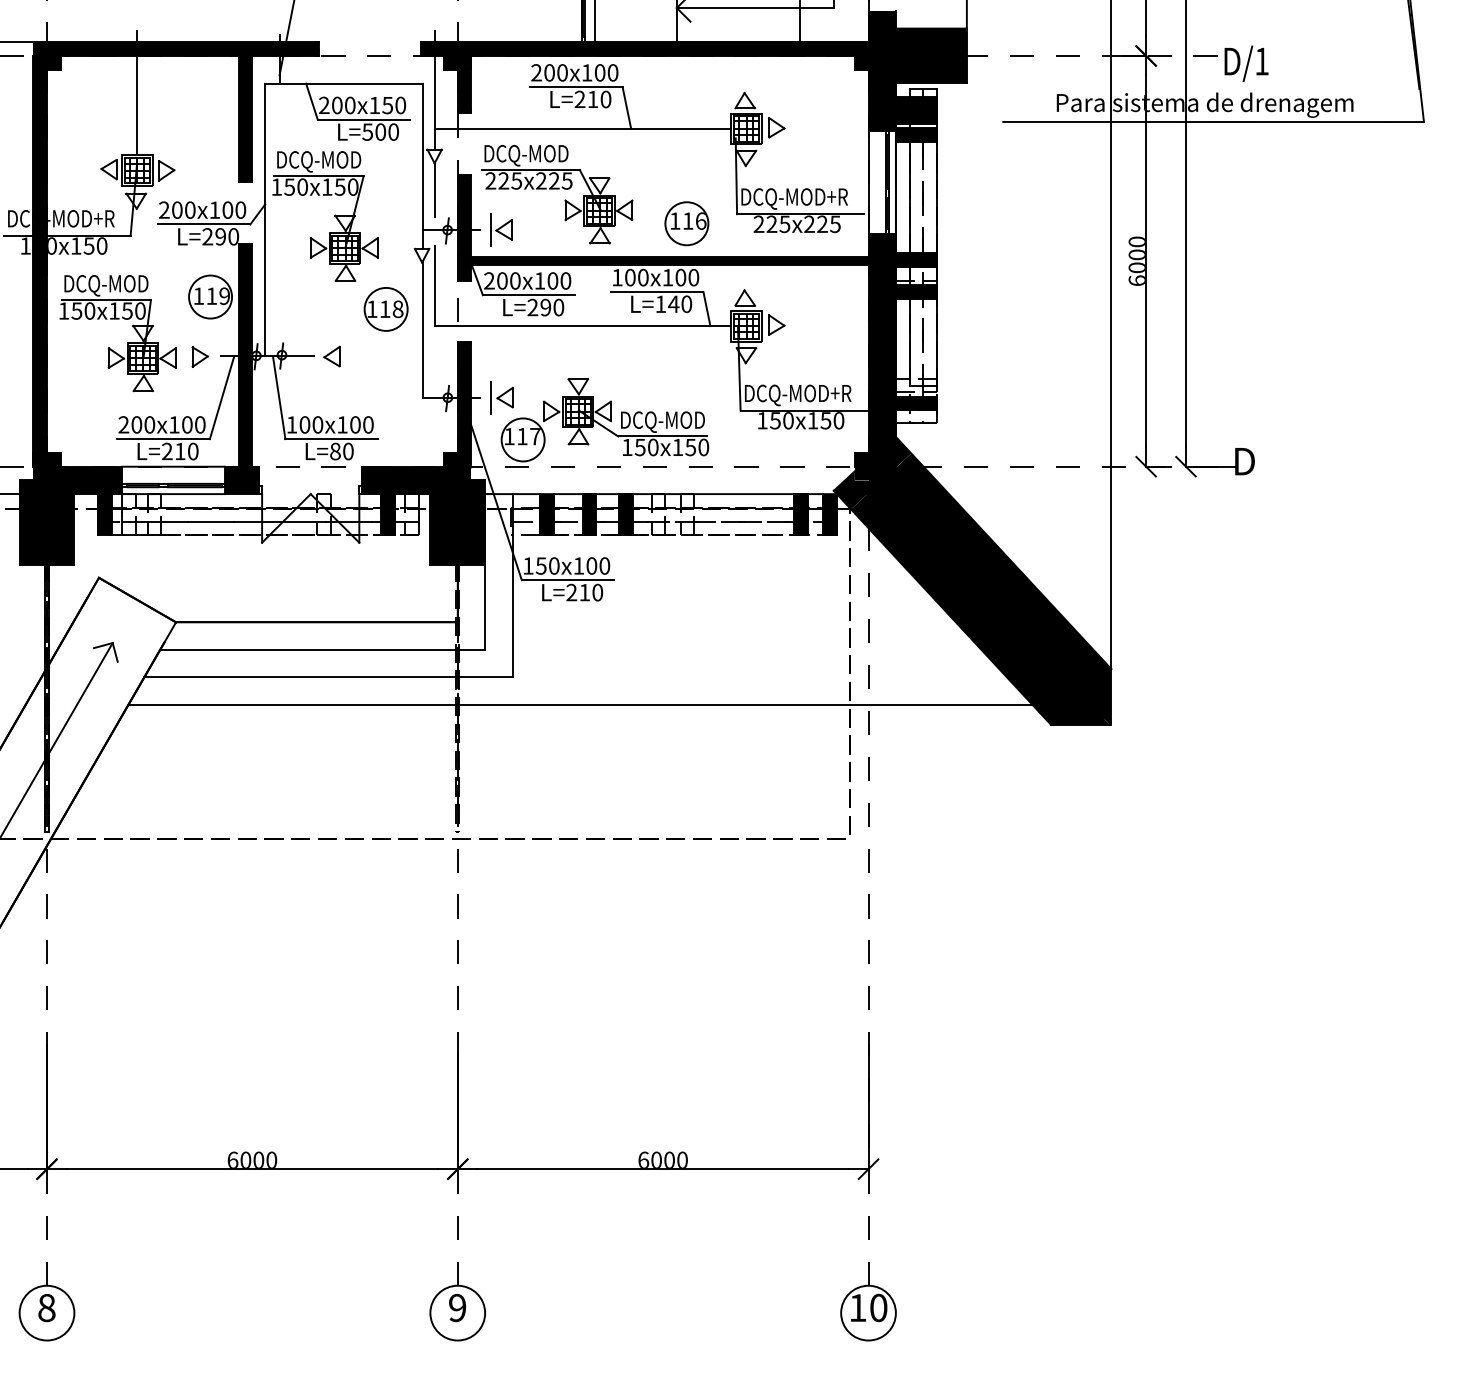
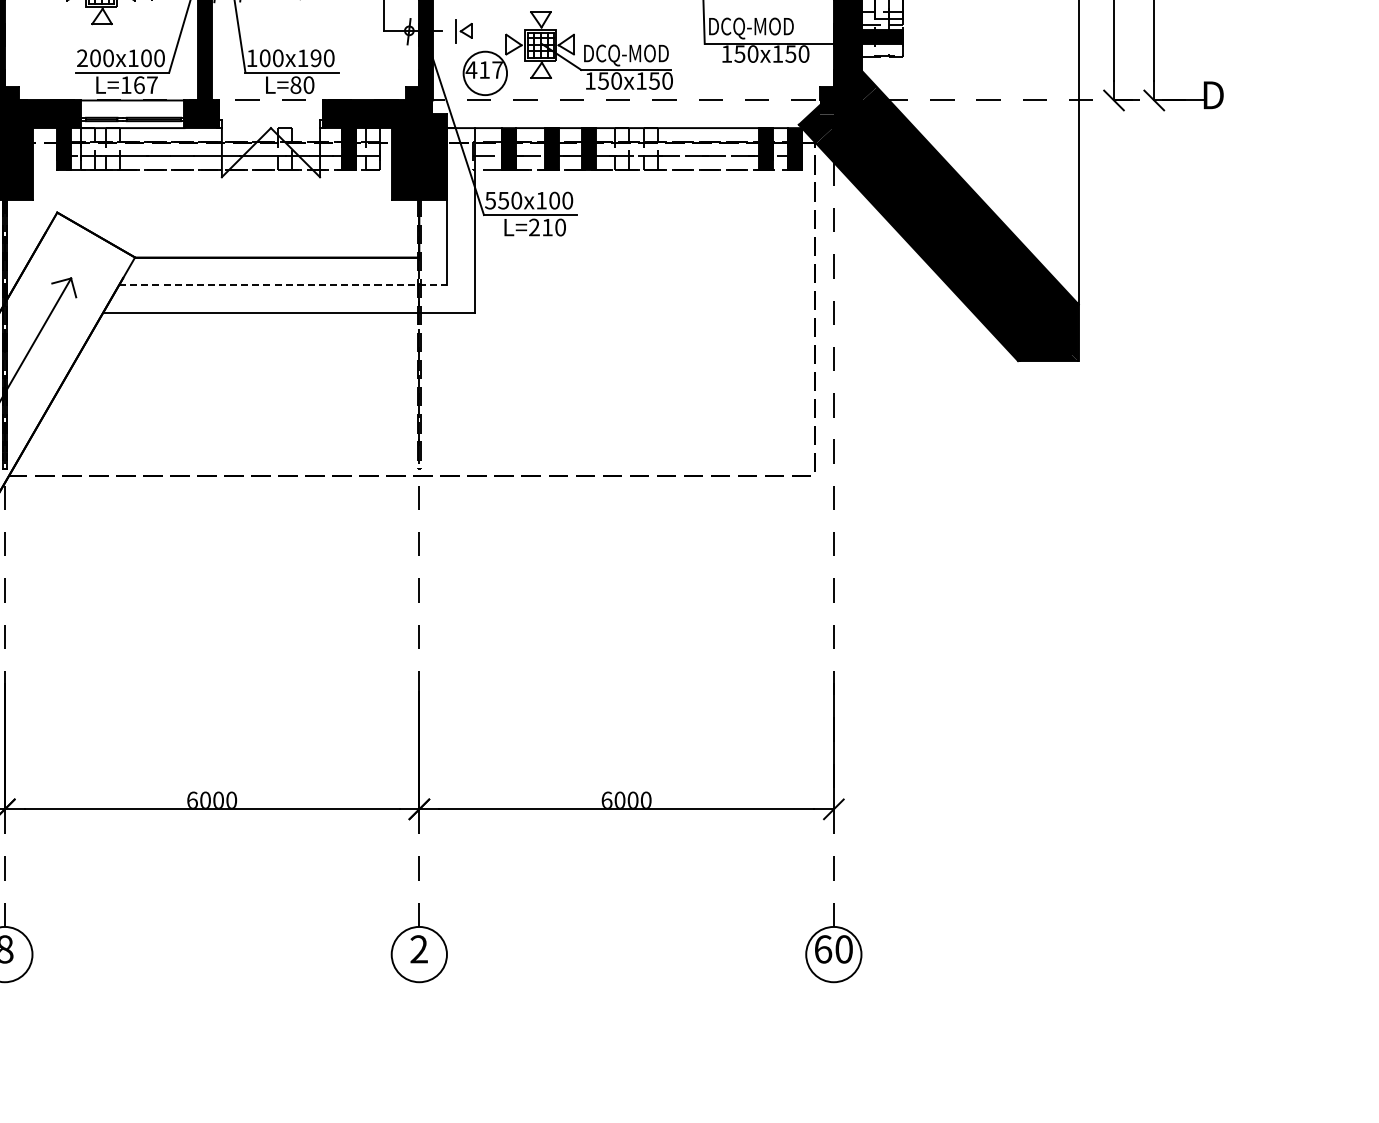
text: (840, 393) -> (805, 26), DCQ-MOD+R -> DCQ-MOD
part: (501, 397) -> (463, 30), size x0.7
text: (355, 424) -> (316, 57), 100 -> 190
text: (509, 436) -> (471, 69), 117 -> 417
text: (180, 451) -> (139, 85), L=210 -> L=167
text: (527, 565) -> (489, 200), 150 -> 550
line: (323, 649) -> (283, 284), solid -> dashed
line: (580, 704) -> (543, 340), removed
text: (857, 1307) -> (822, 948), 10 -> 60
text: (457, 1308) -> (419, 949), 9 -> 2

